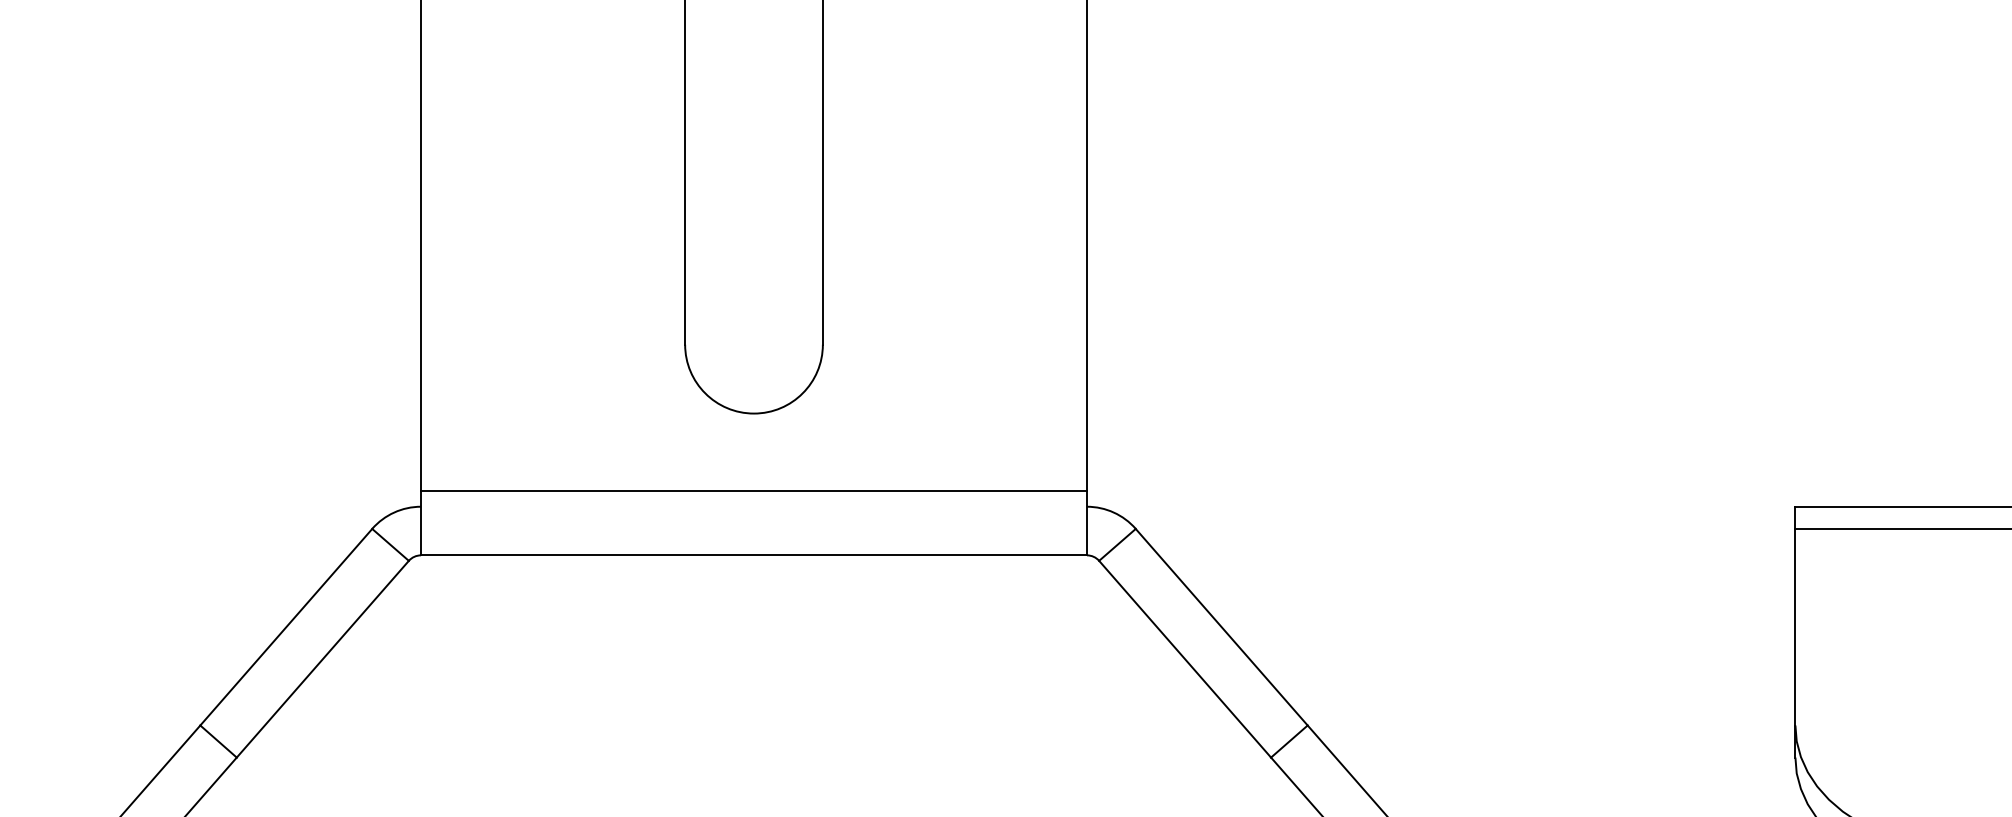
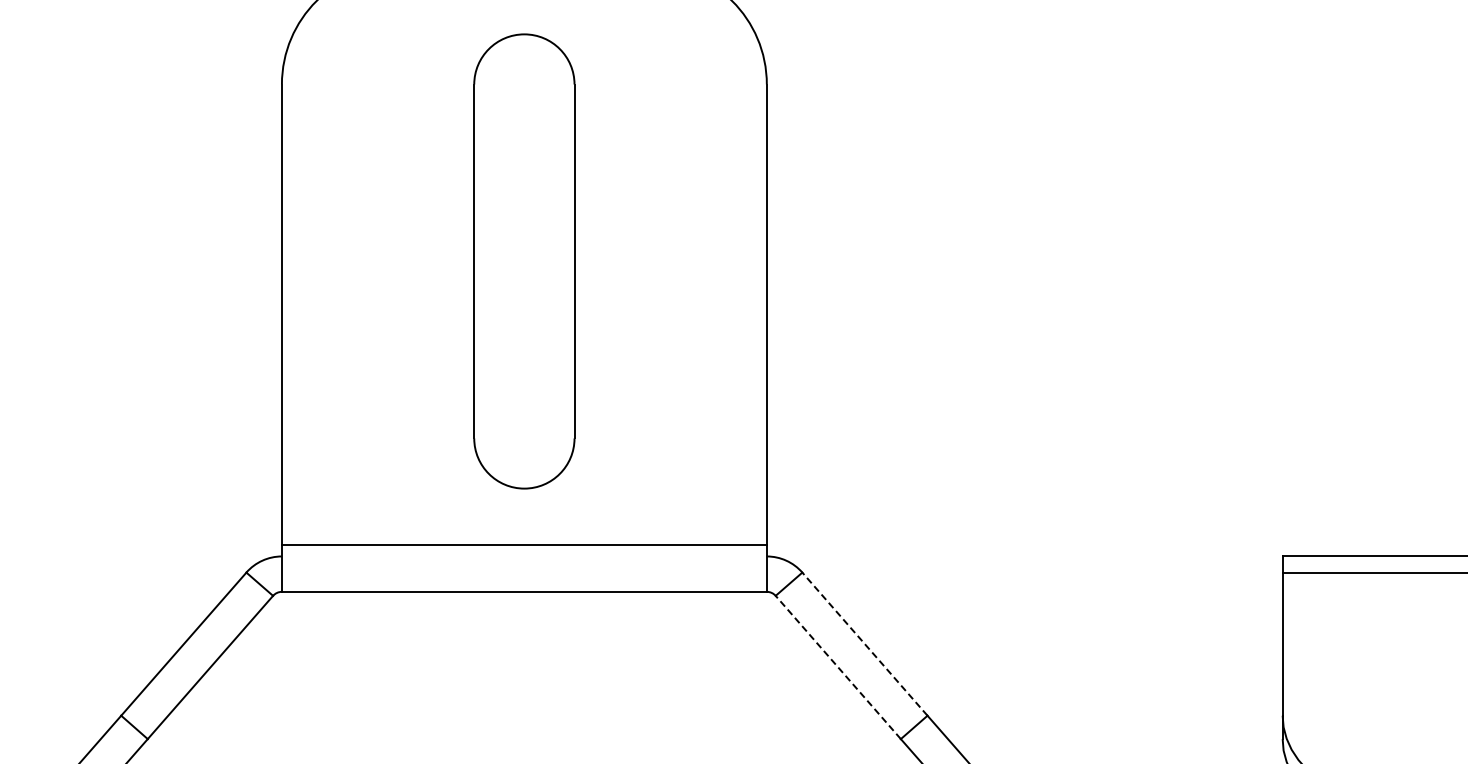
line: (1221, 626) -> (864, 643), solid -> dashed
line: (1184, 659) -> (837, 667), solid -> dashed

